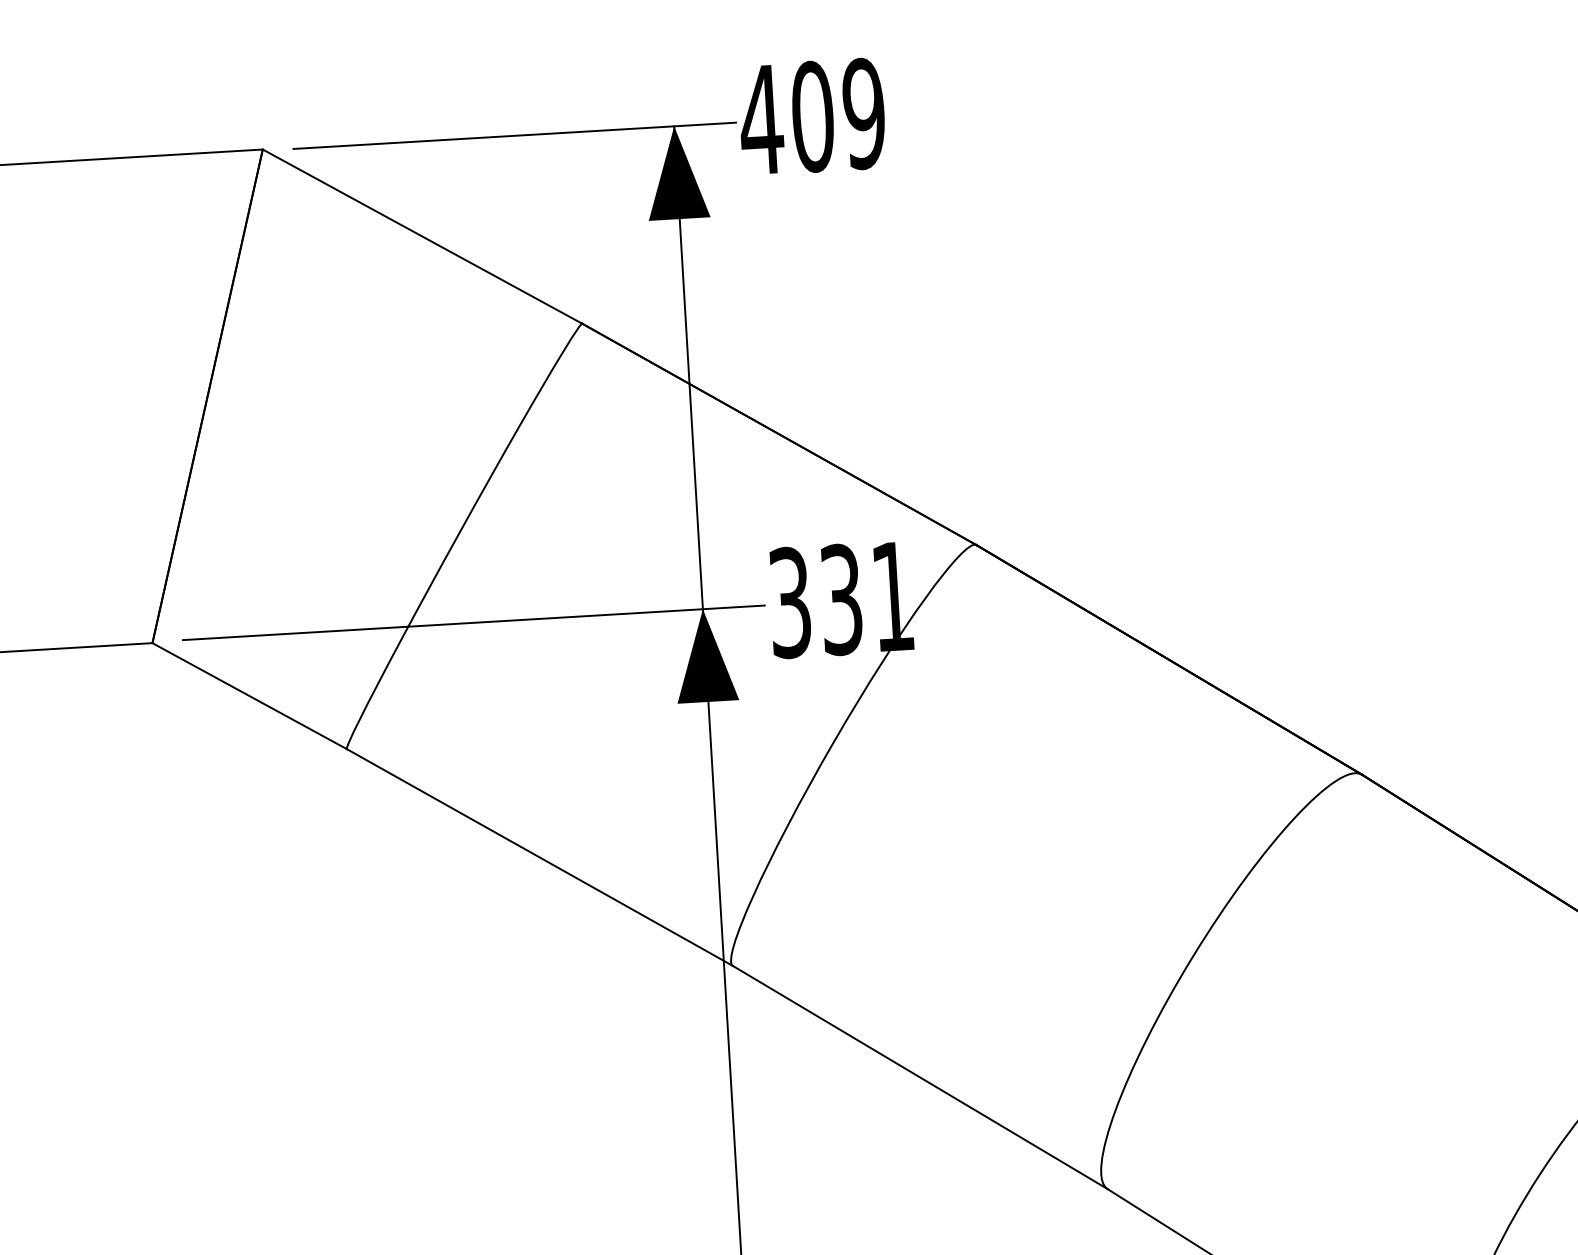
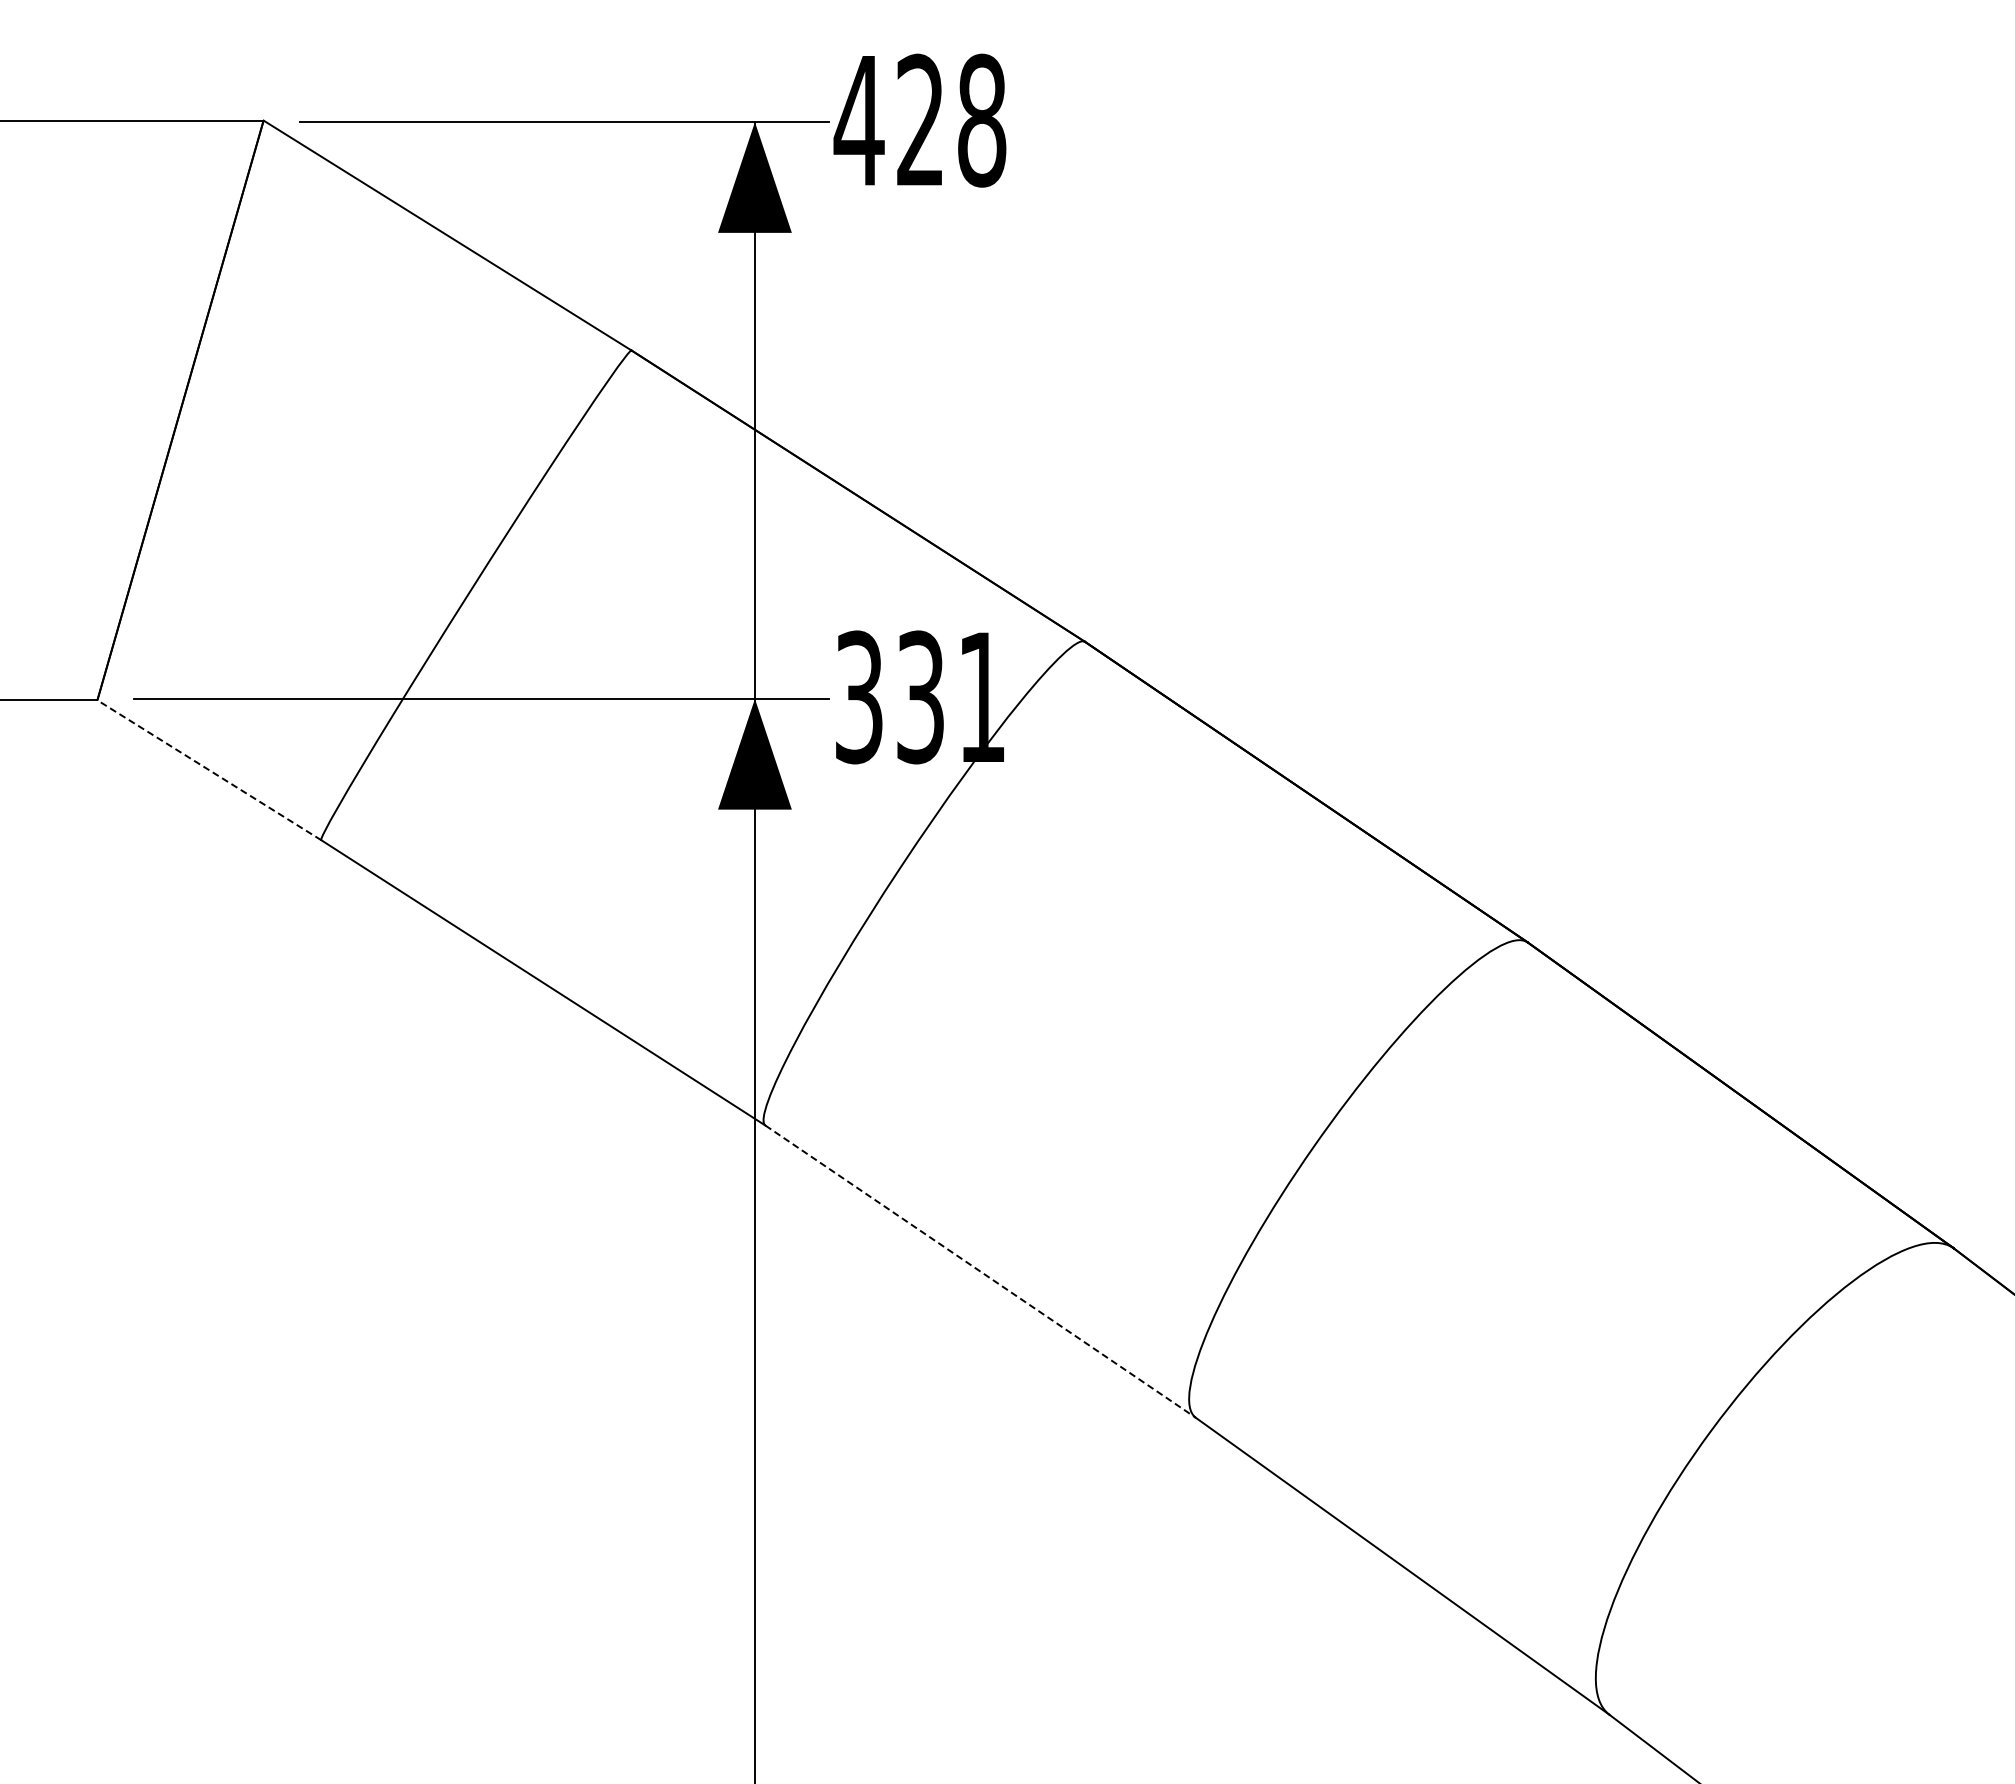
text: (838, 115) -> (951, 120), 409 -> 428
line: (248, 695) -> (208, 769), solid -> dashed
line: (921, 1077) -> (981, 1271), solid -> dashed

